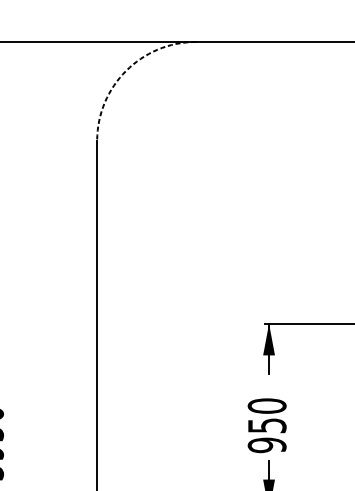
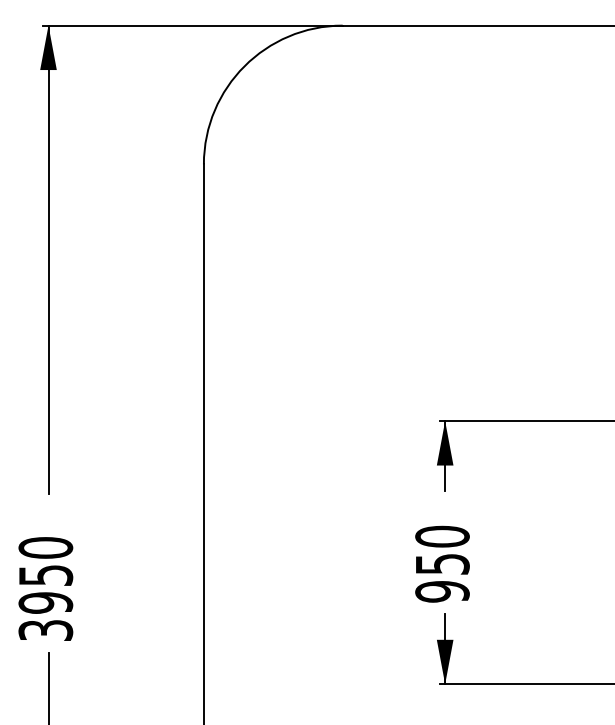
arc: (126, 71) -> (244, 66), dashed -> solid

